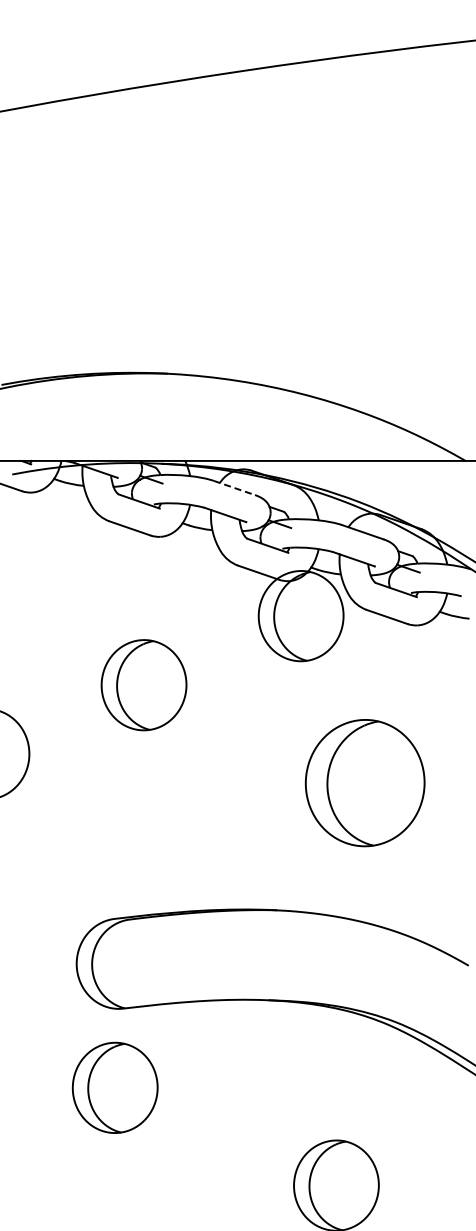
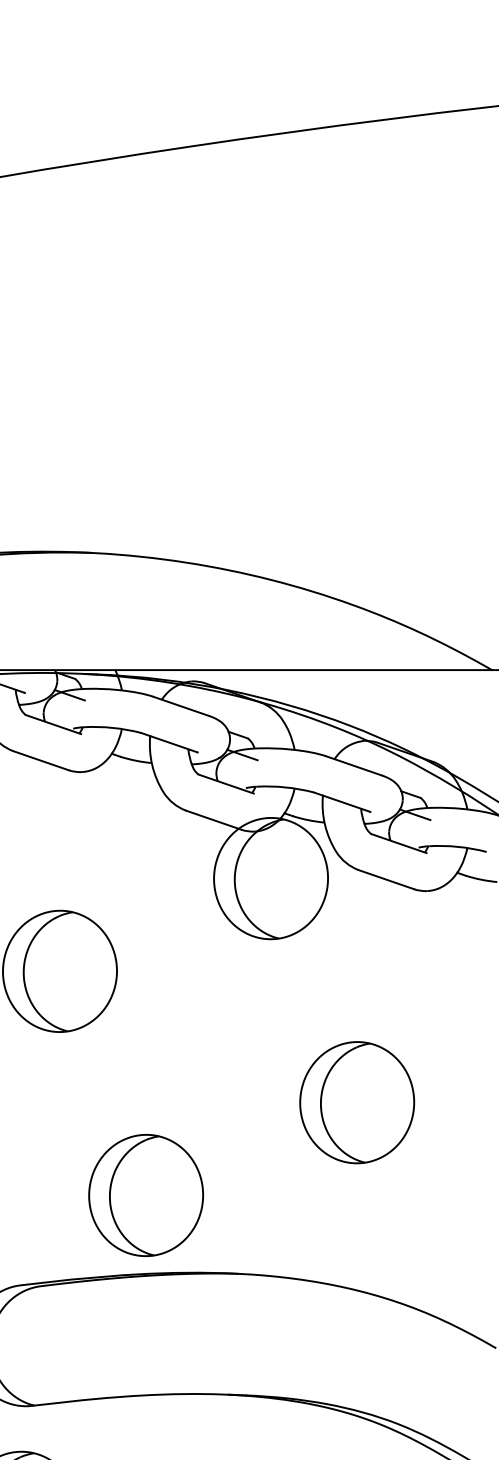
line: (234, 487) -> (181, 705), dashed -> solid
part: (365, 782) -> (357, 1102), size x0.71
part: (207, 851) -> (145, 1194), added

